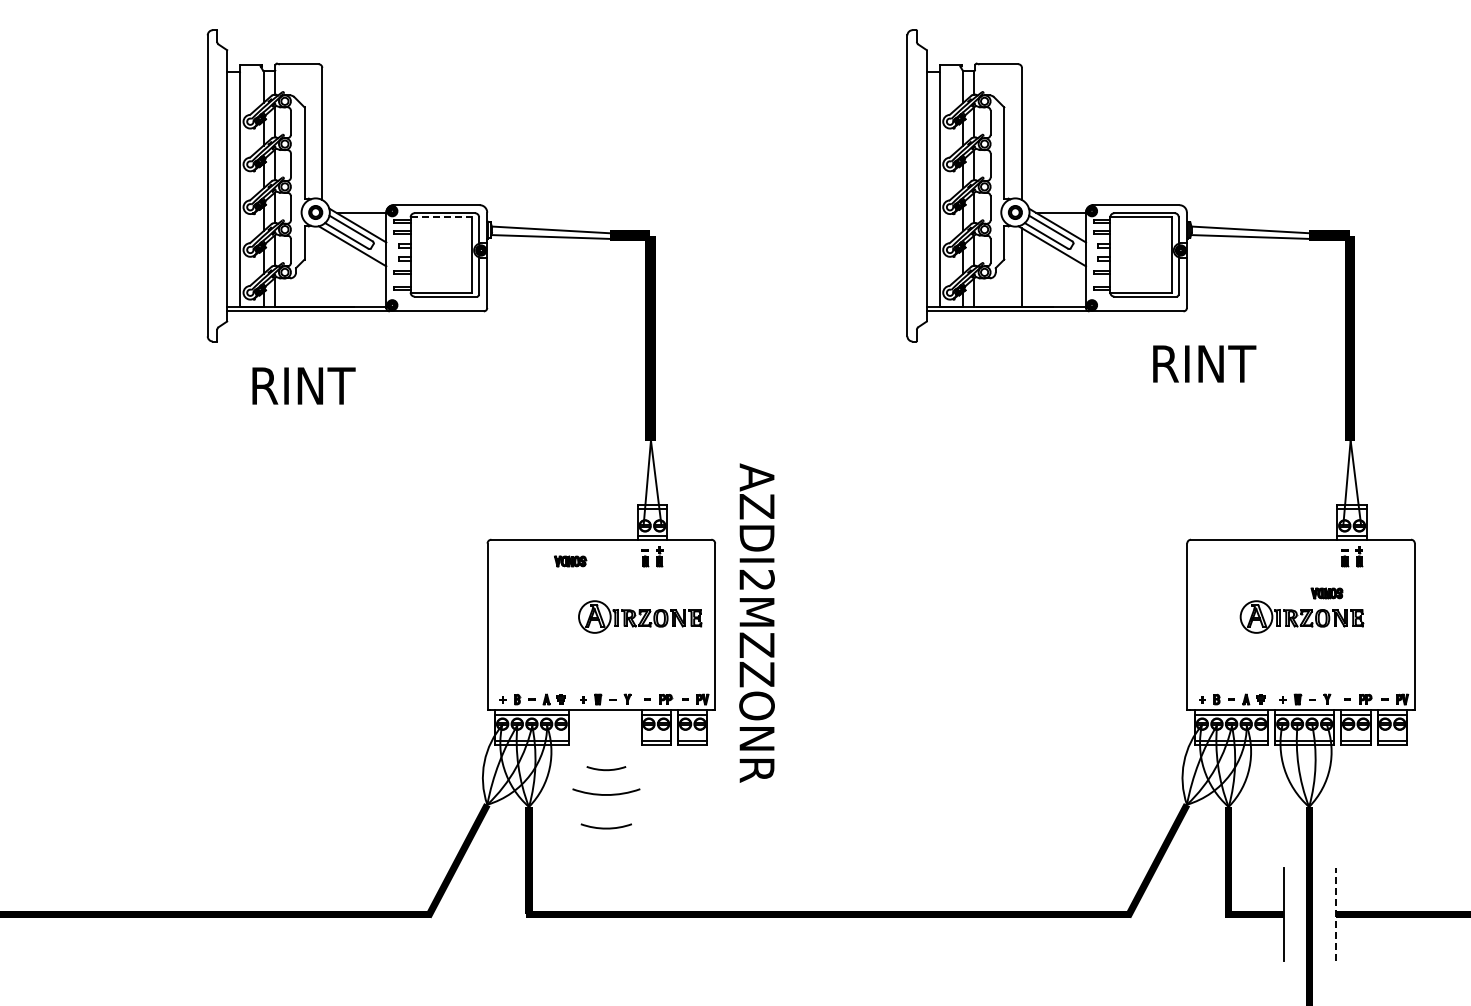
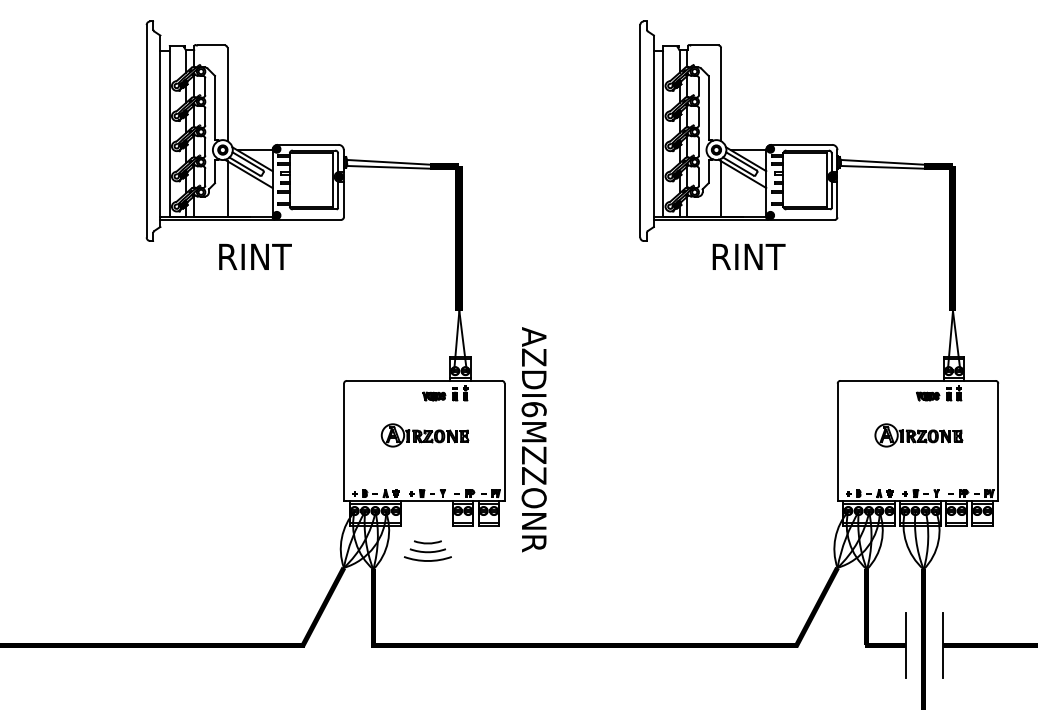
line: (441, 217) -> (311, 153), dashed -> solid
line: (322, 267) -> (227, 188), added
text: (1204, 363) -> (748, 256), moved
text: (303, 385) -> (255, 256), moved
part: (570, 561) -> (434, 396), moved
text: (756, 580) -> (533, 409), AZDI2MZZONR -> AZDI6MZZONR
part: (1326, 593) -> (927, 396), moved
part: (640, 616) -> (425, 435), moved
arc: (605, 827) -> (427, 551), moved
line: (1336, 914) -> (943, 645), dashed -> solid

